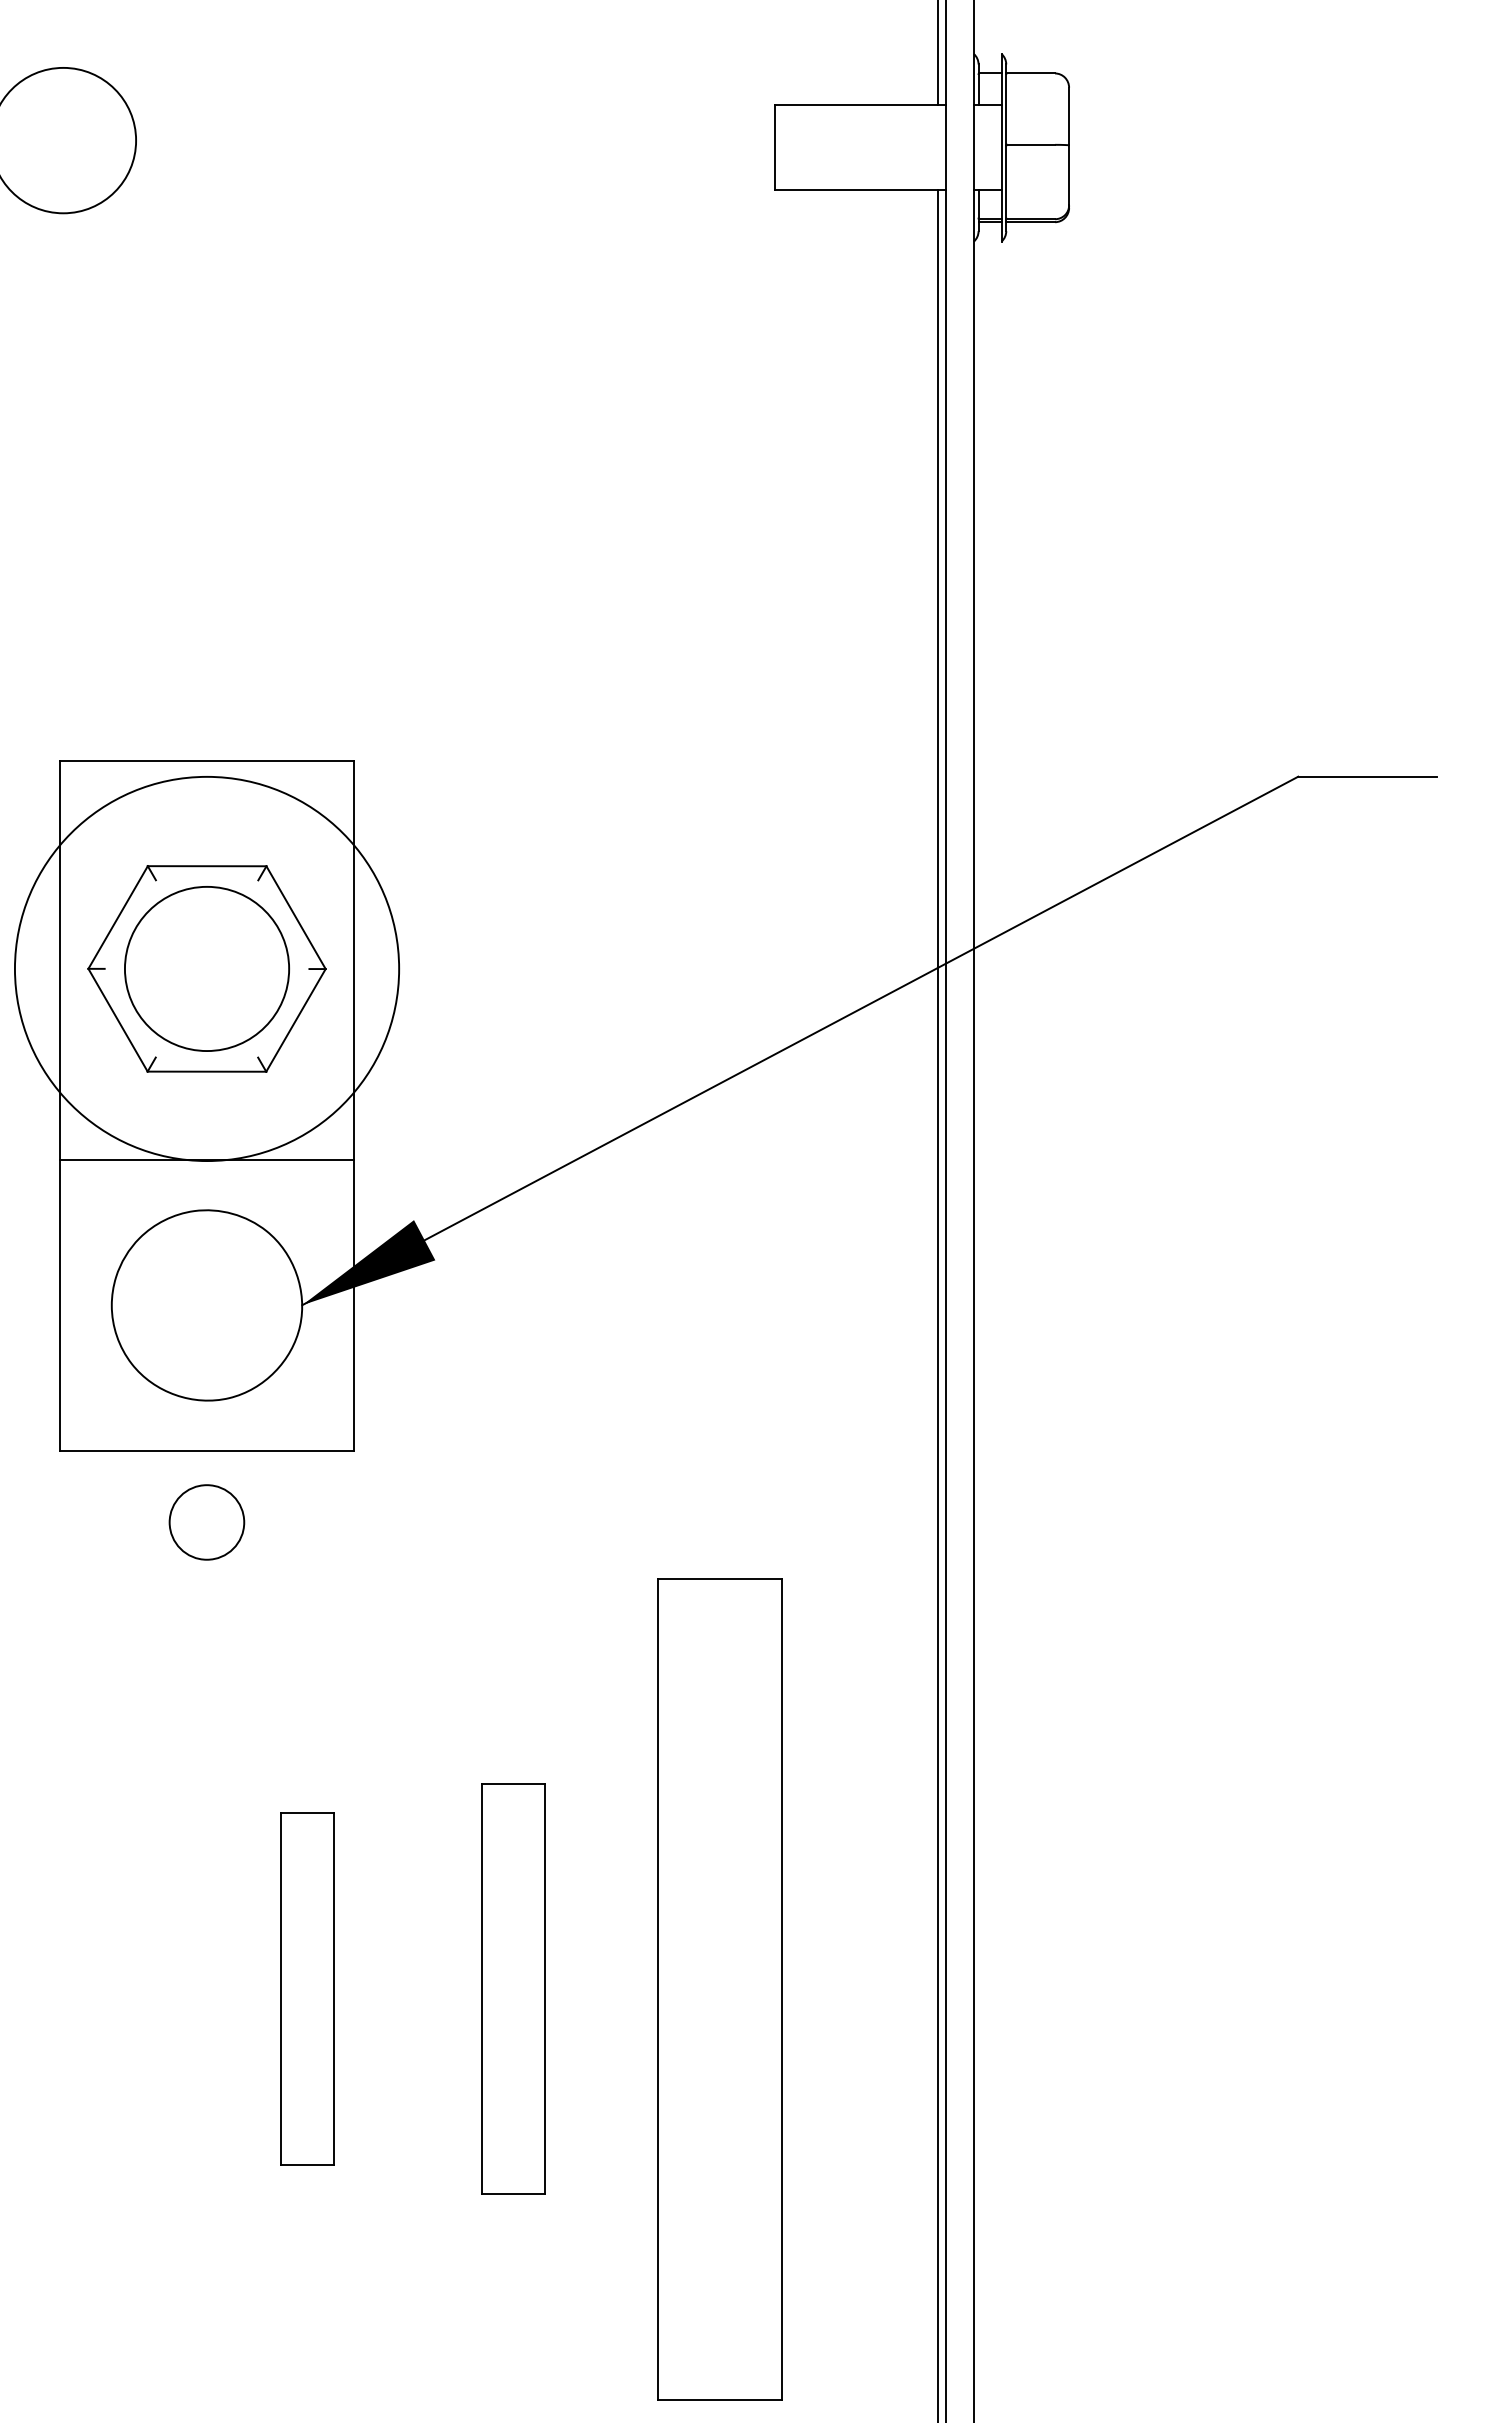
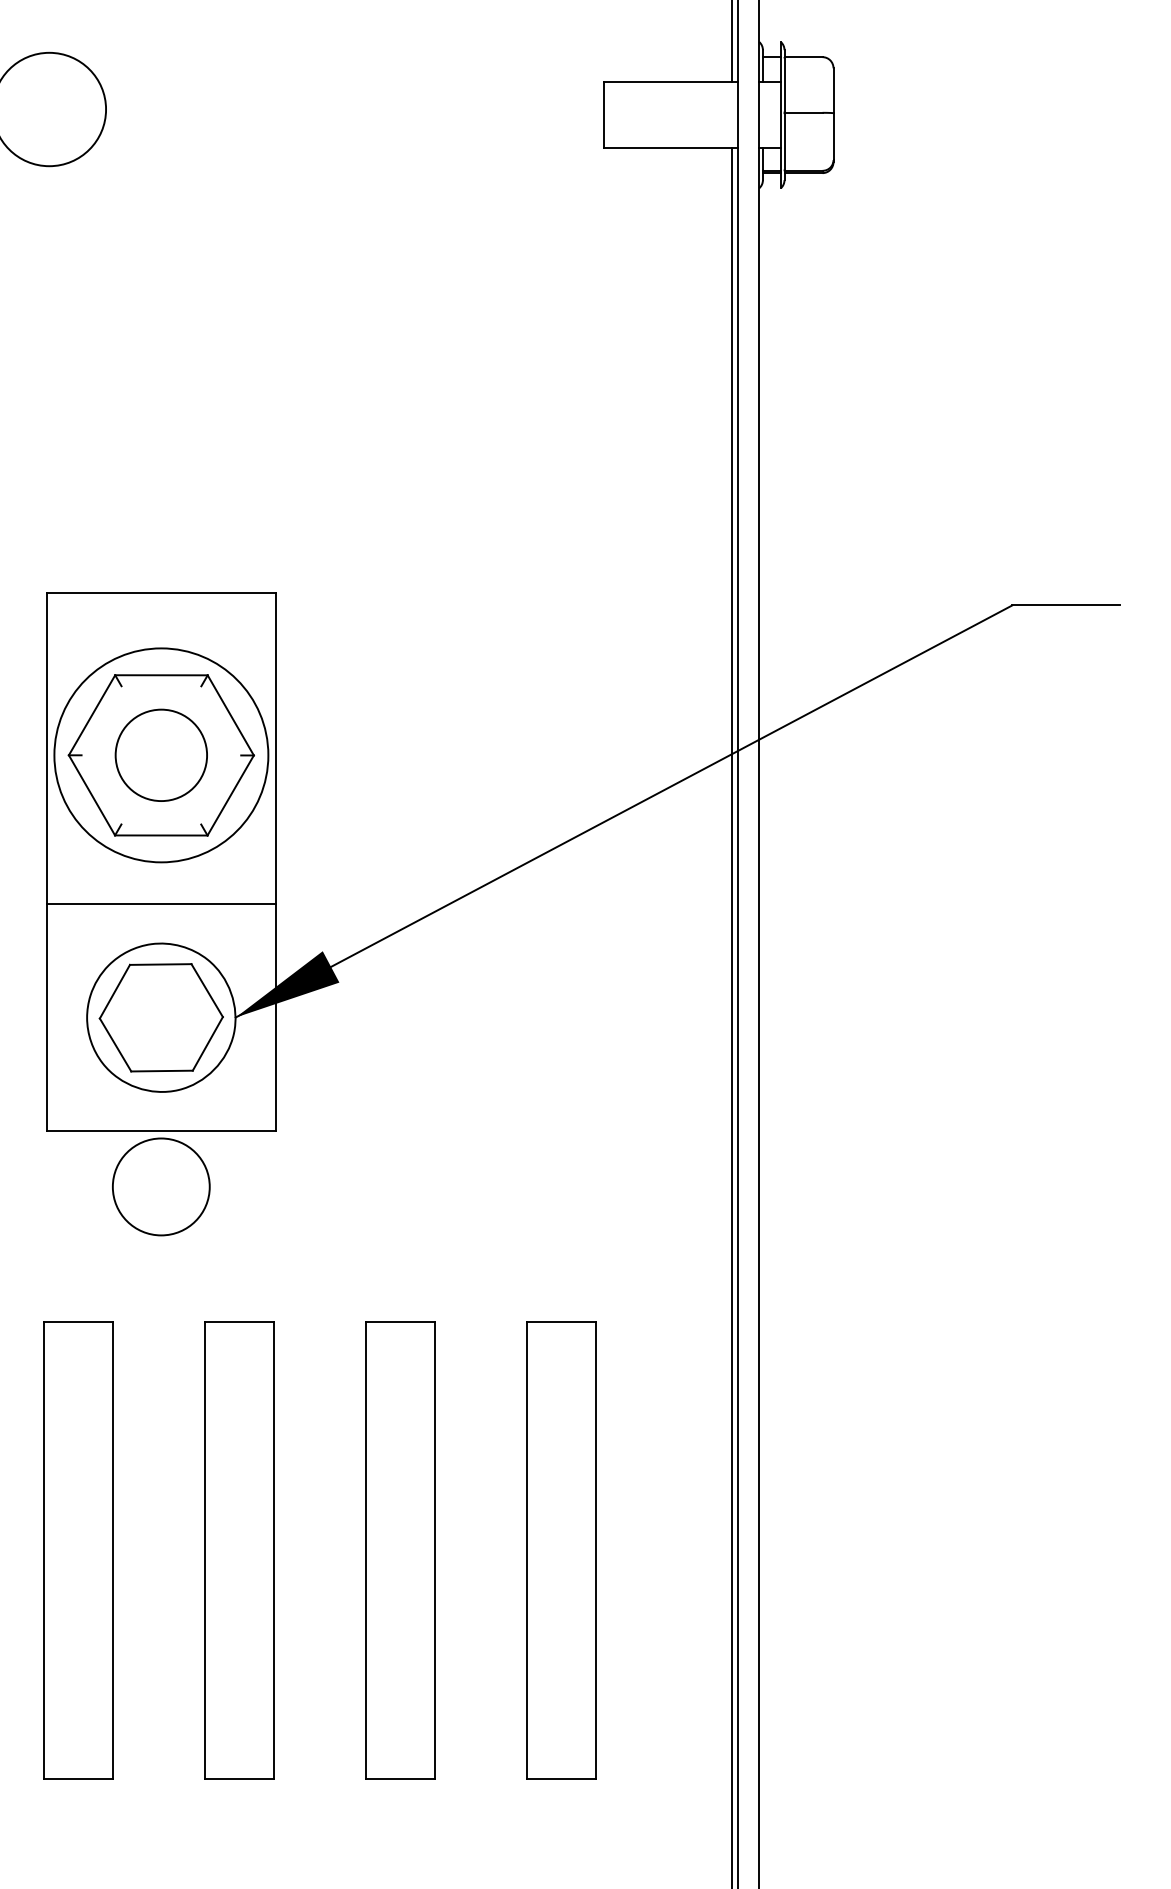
circle: (206, 968) -> (160, 755), size x0.71
circle: (206, 968) -> (160, 755), size x0.71
part: (207, 1305) -> (161, 1017), added
circle: (206, 1522) -> (160, 1186), size x1.67
part: (100, 1988) -> (78, 1550), added
part: (307, 1988) -> (239, 1550), size x1.67
part: (513, 1988) -> (400, 1550), size x1.43
part: (720, 1988) -> (561, 1550), size x0.71

